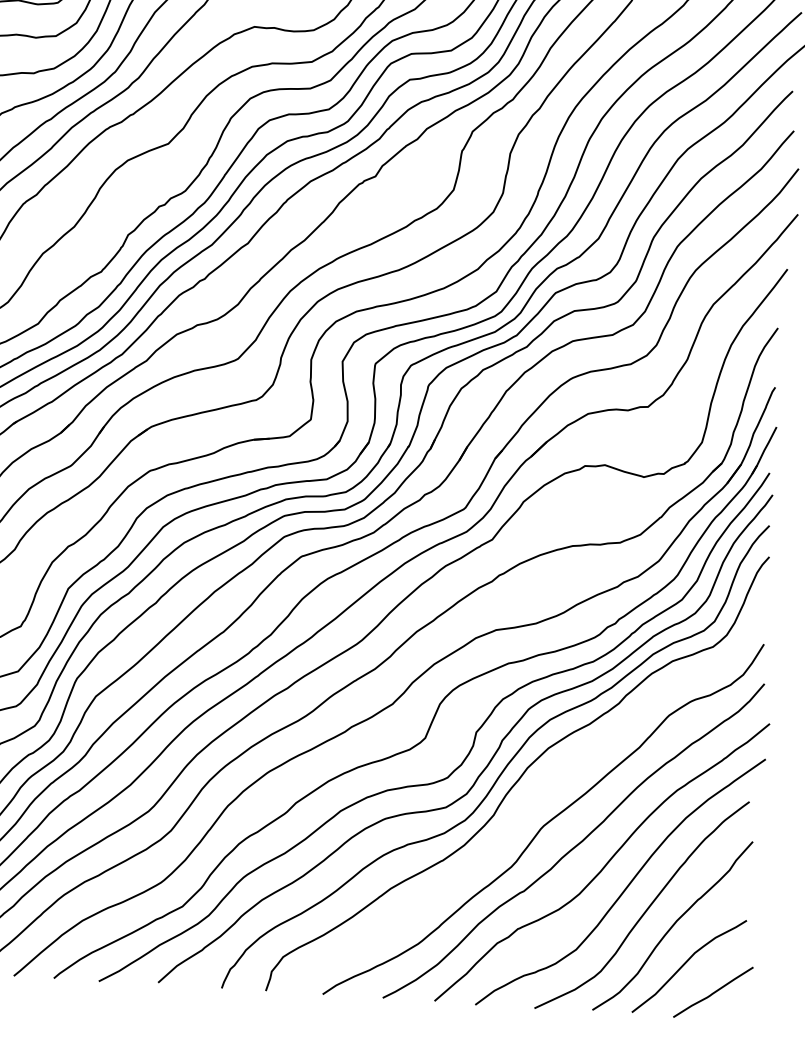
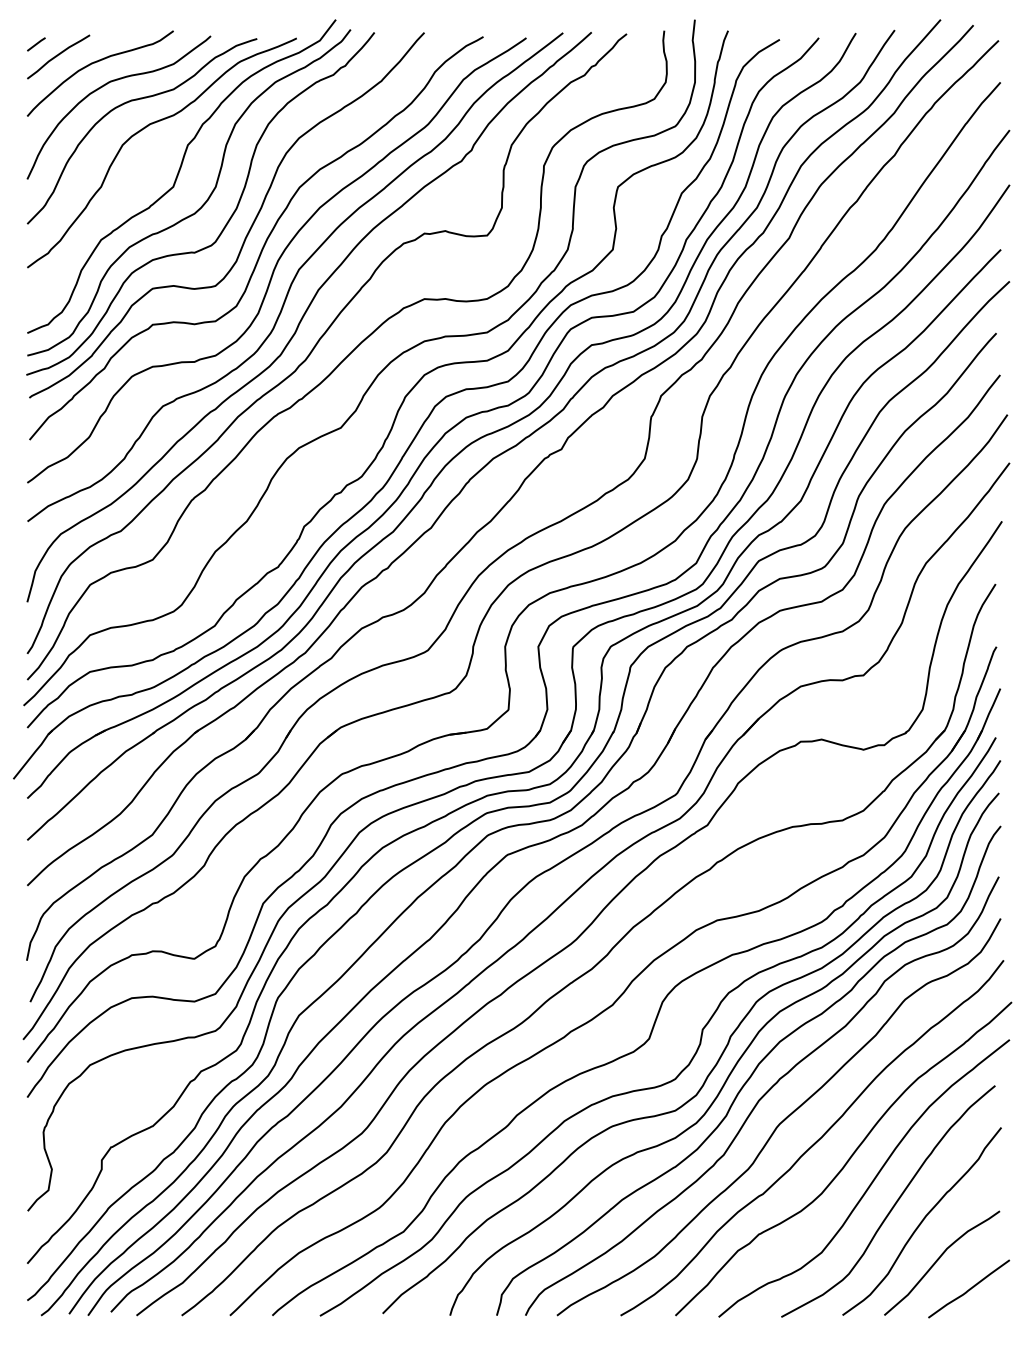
curve: (529, 797) -> (762, 1095), added

